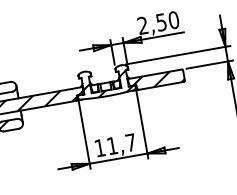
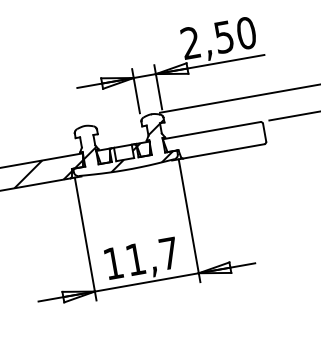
hatch: (158, 79) -> (218, 139), removed

